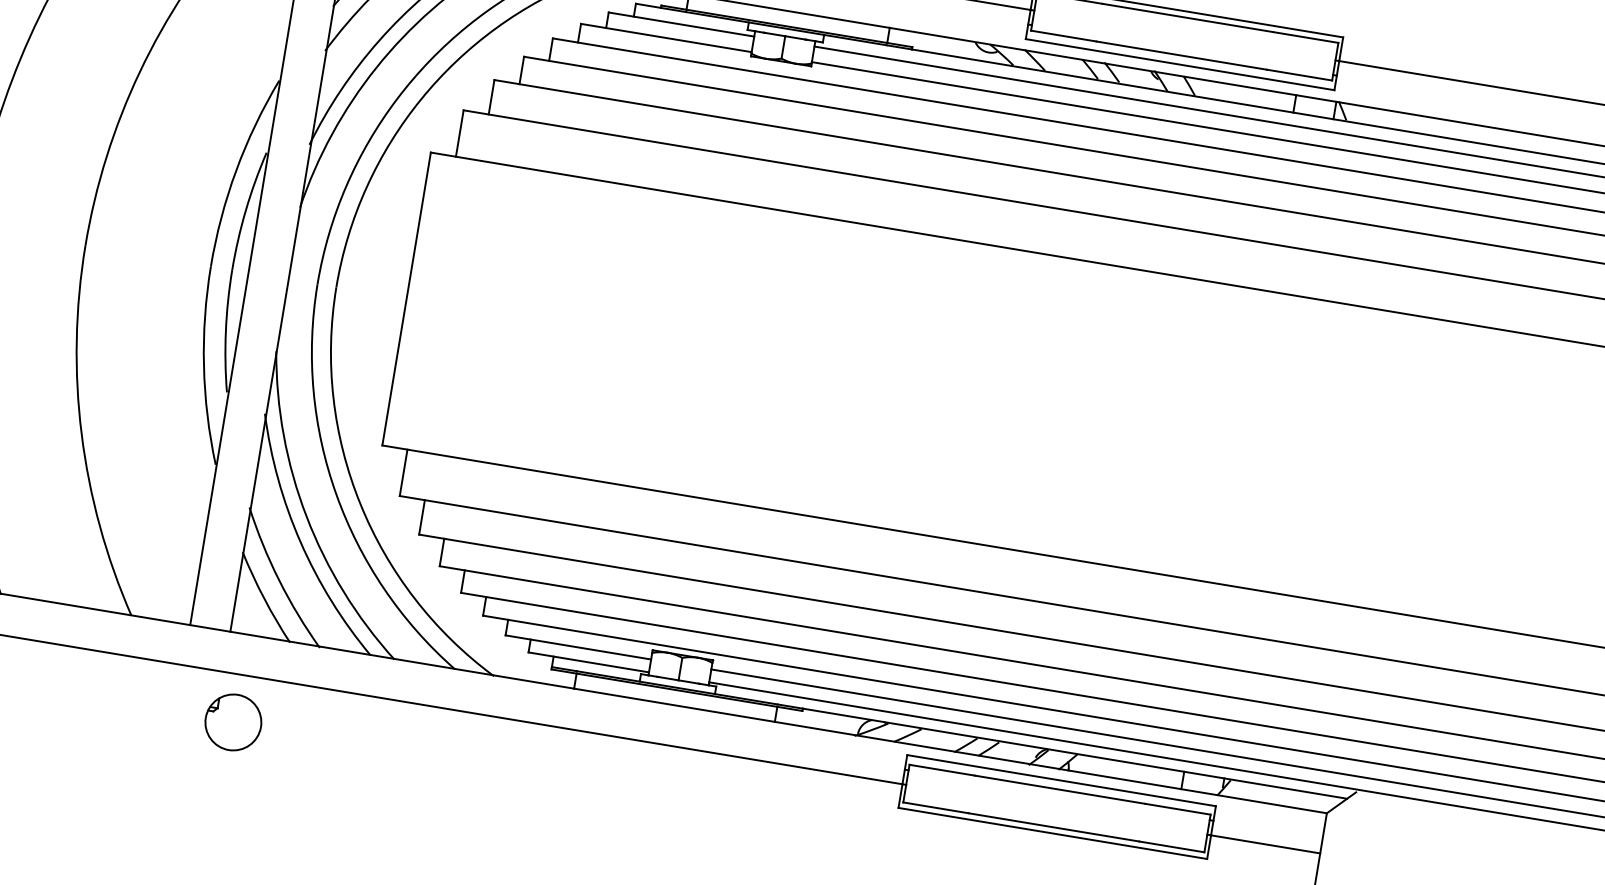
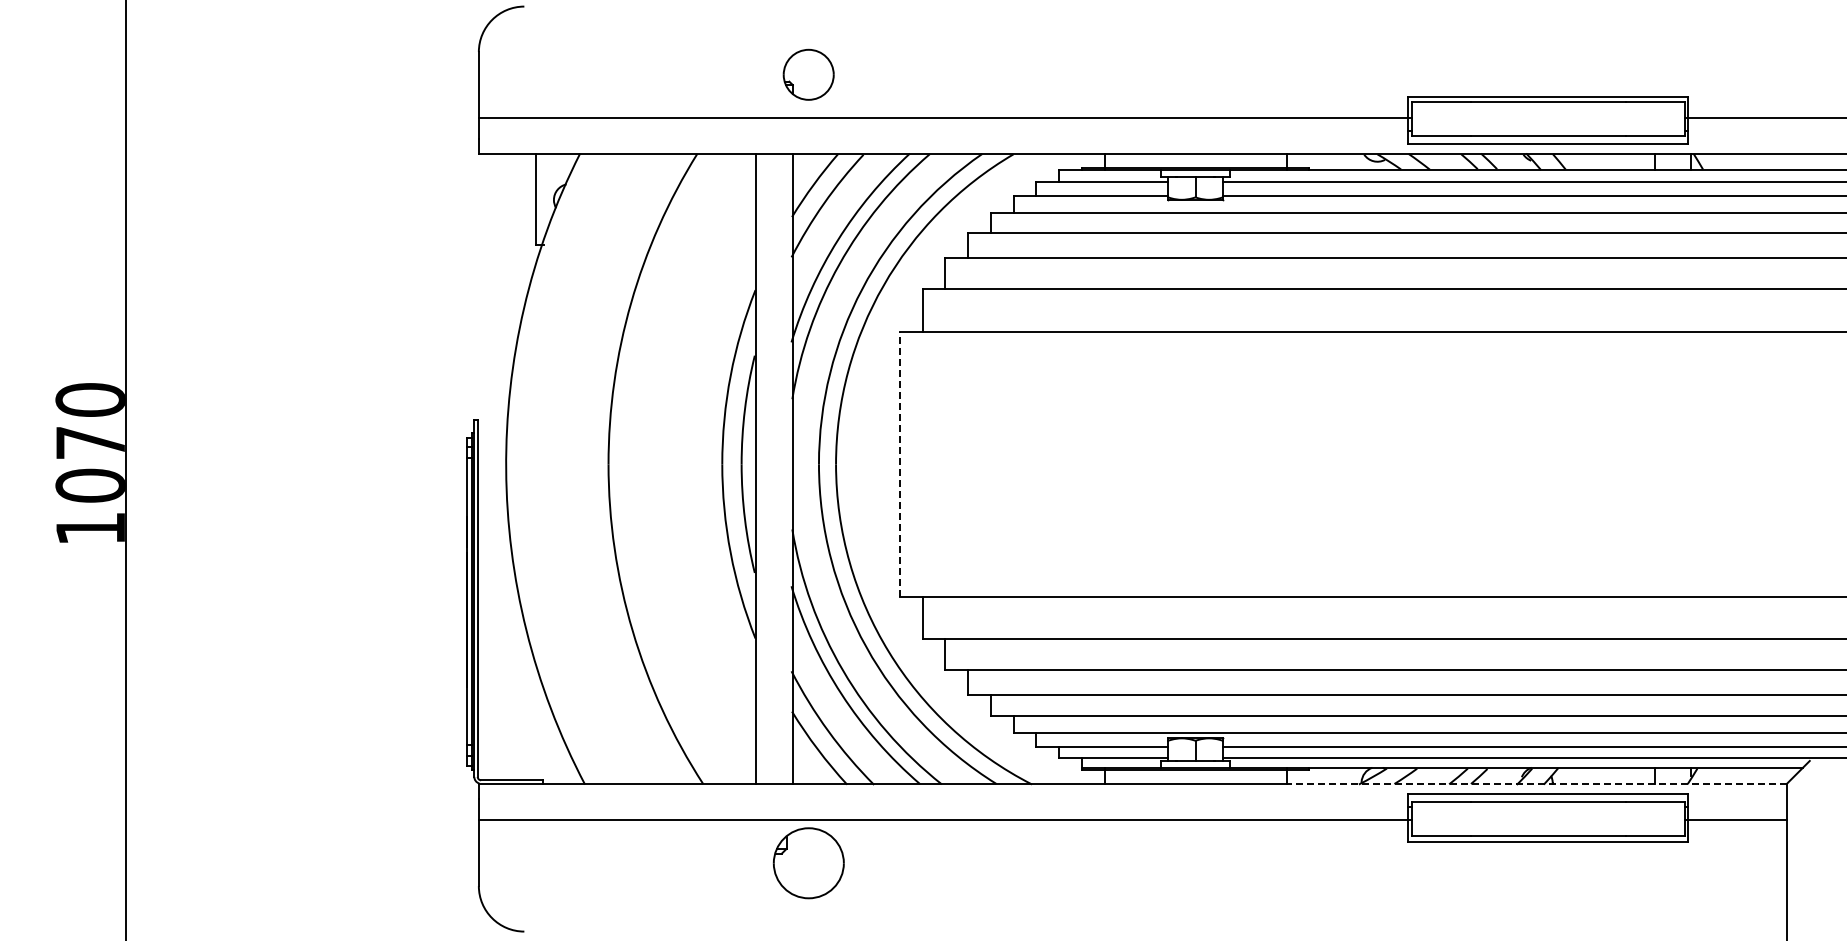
line: (406, 299) -> (899, 464), solid -> dashed
part: (233, 722) -> (808, 863), size x1.4
line: (1050, 767) -> (1536, 783), solid -> dashed

